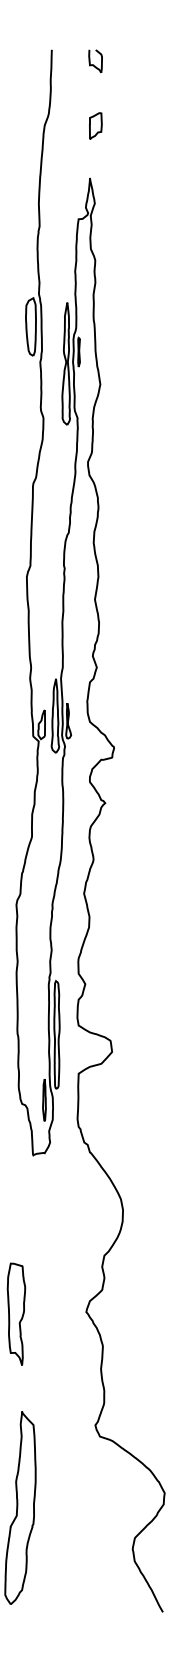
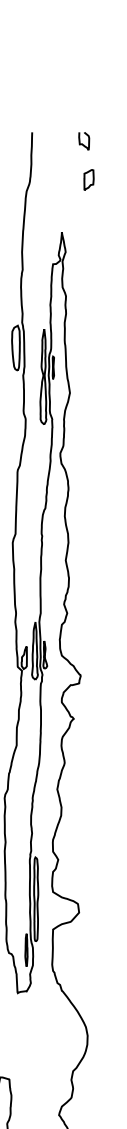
part: (95, 61) -> (84, 141), moved
part: (95, 125) -> (88, 179), moved

